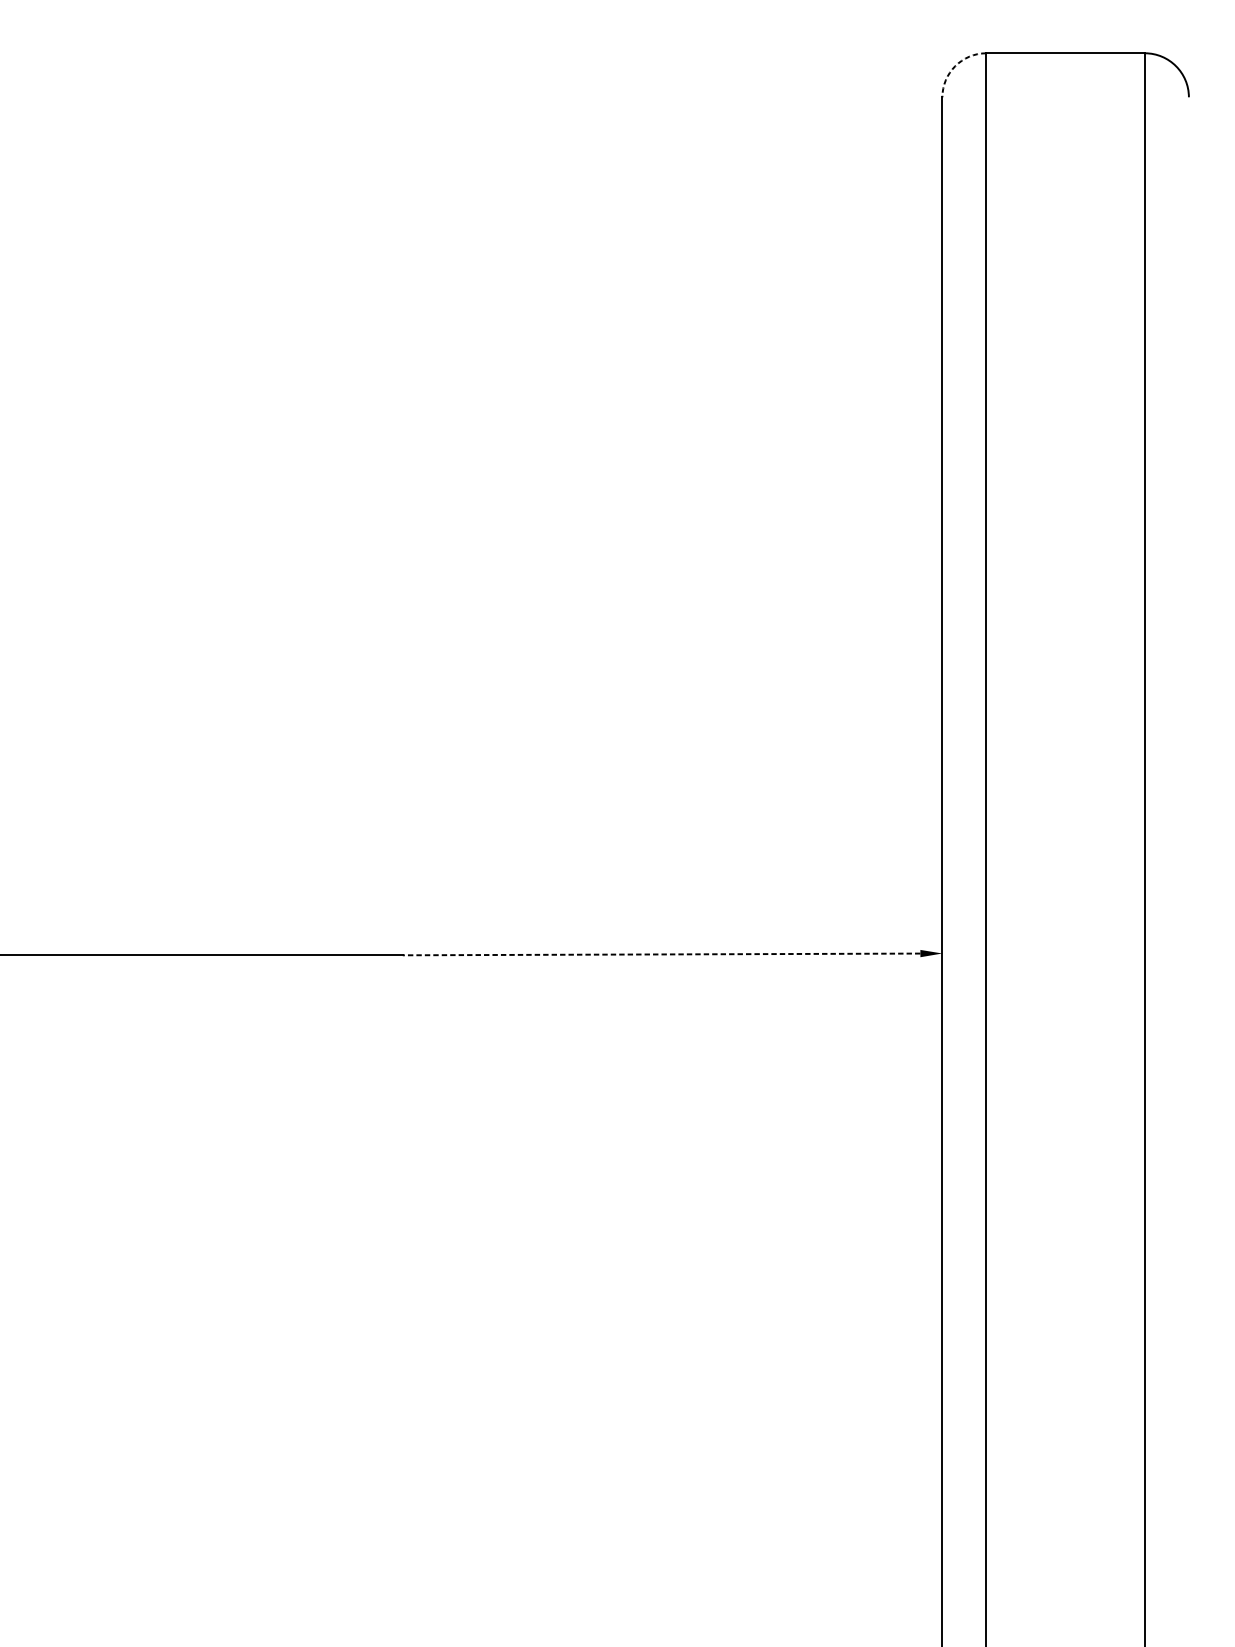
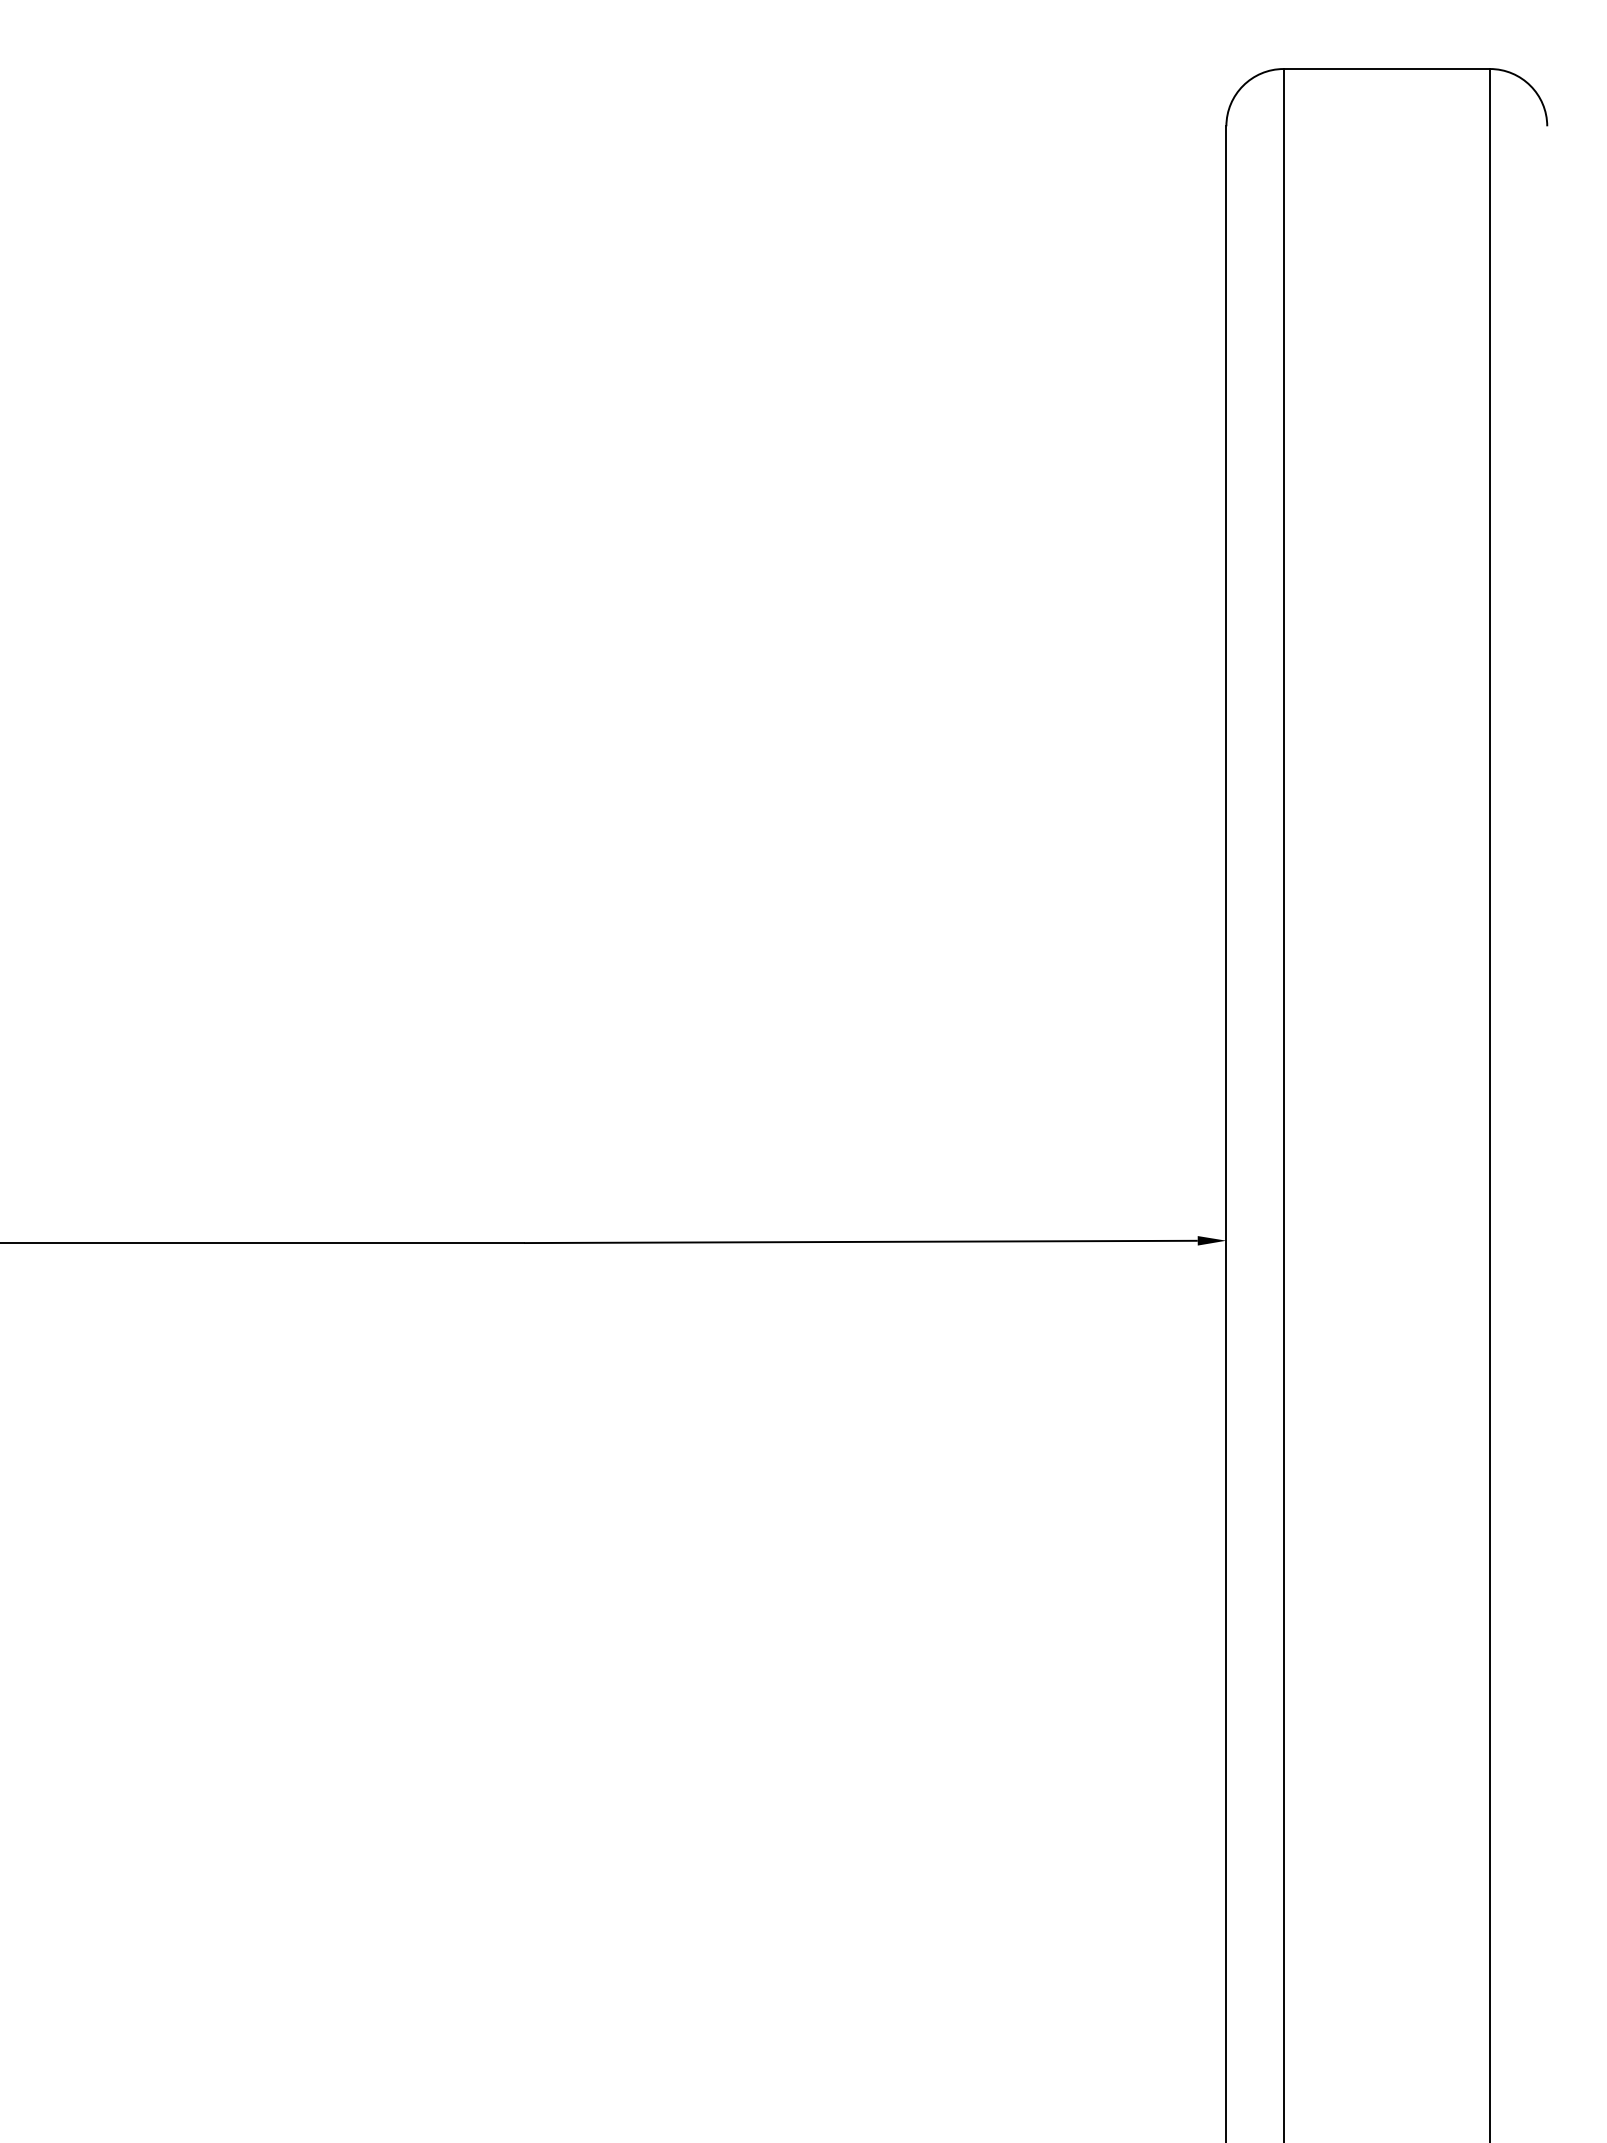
arc: (955, 65) -> (1243, 85), dashed -> solid
line: (661, 954) -> (860, 1241), dashed -> solid

